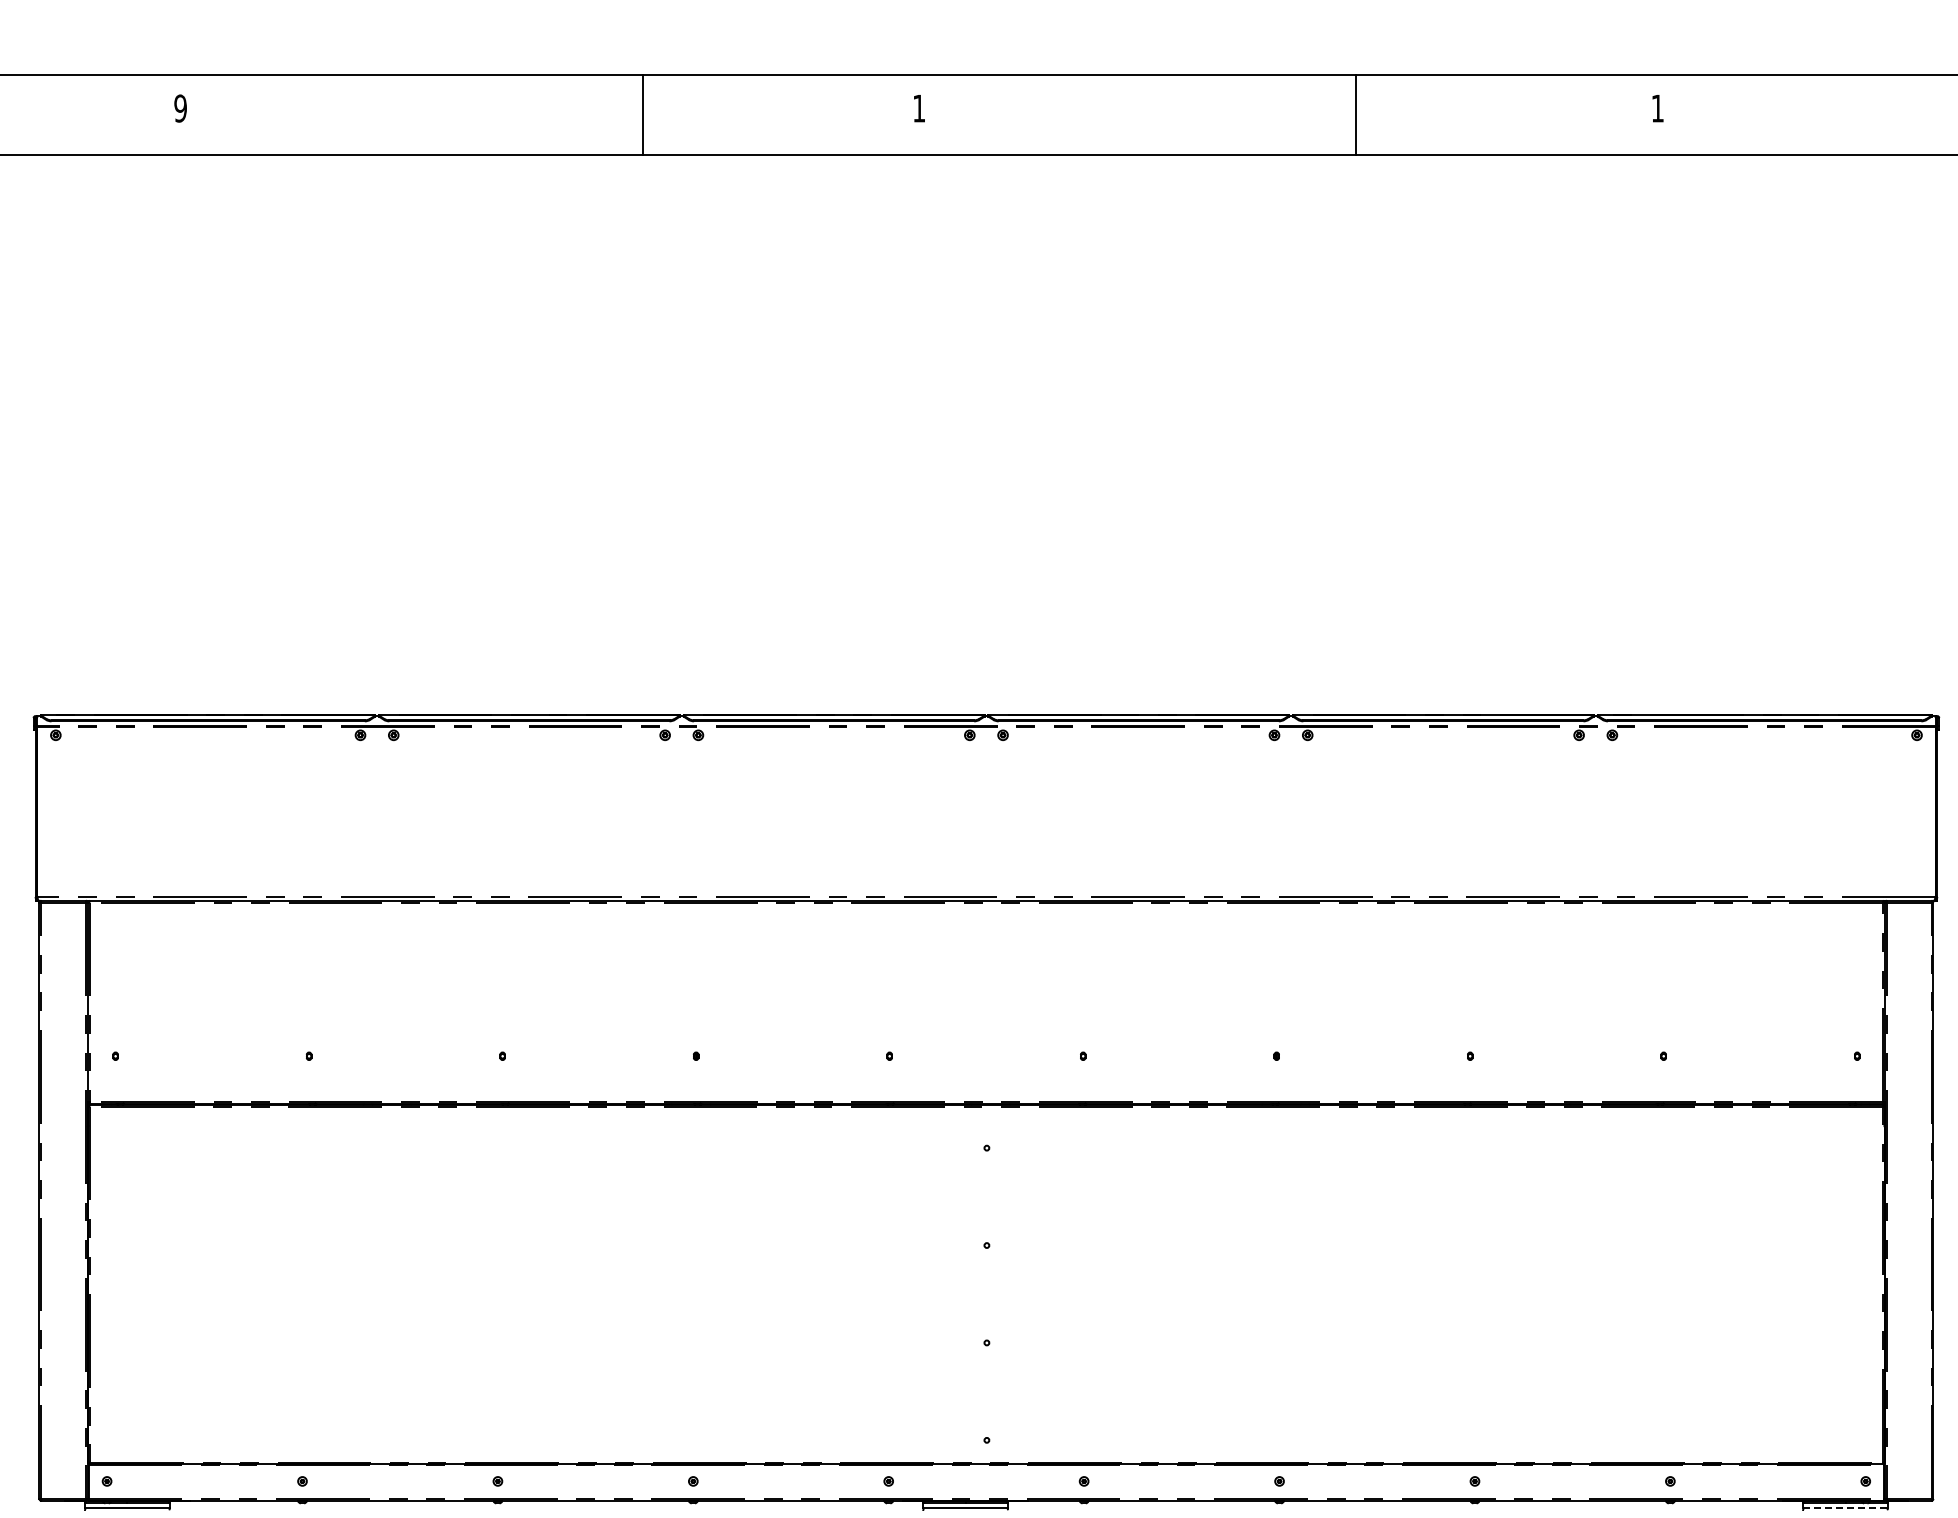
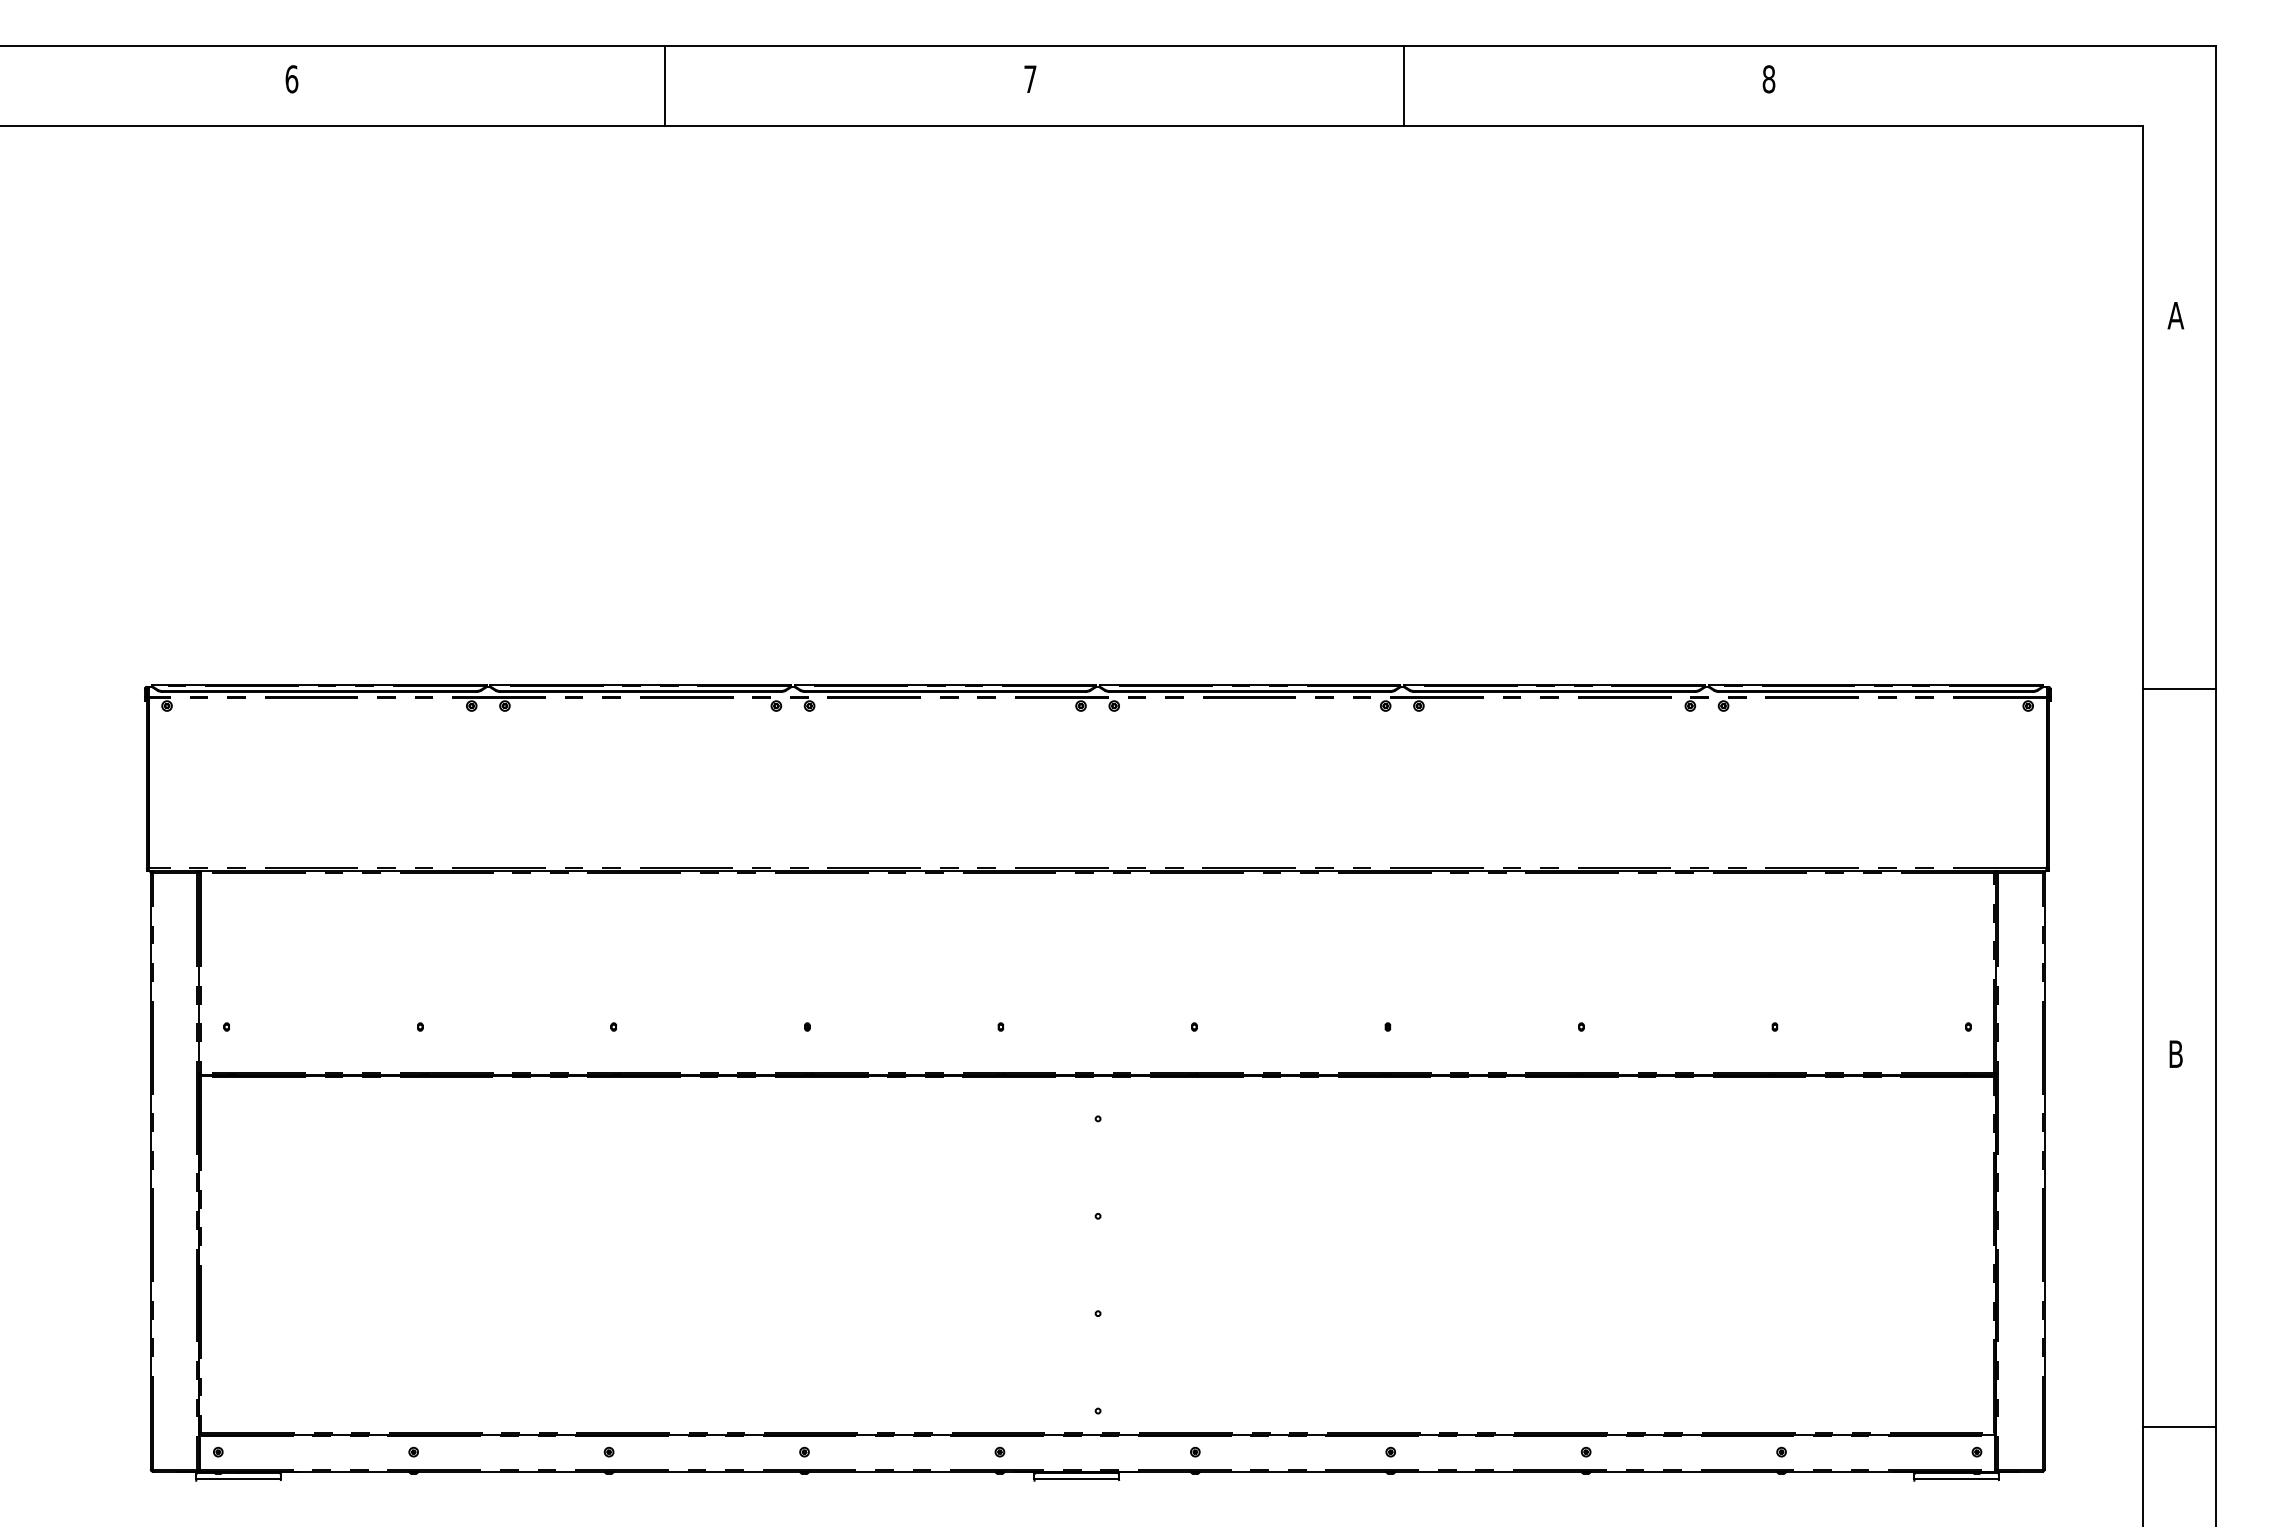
text: (919, 107) -> (1030, 78), 1 -> 7
text: (180, 108) -> (291, 79), 9 -> 6
text: (1657, 108) -> (1768, 79), 1 -> 8
line: (643, 114) -> (665, 85), moved
line: (1356, 114) -> (1404, 85), moved
line: (1845, 1508) -> (1956, 1479), dashed -> solid

